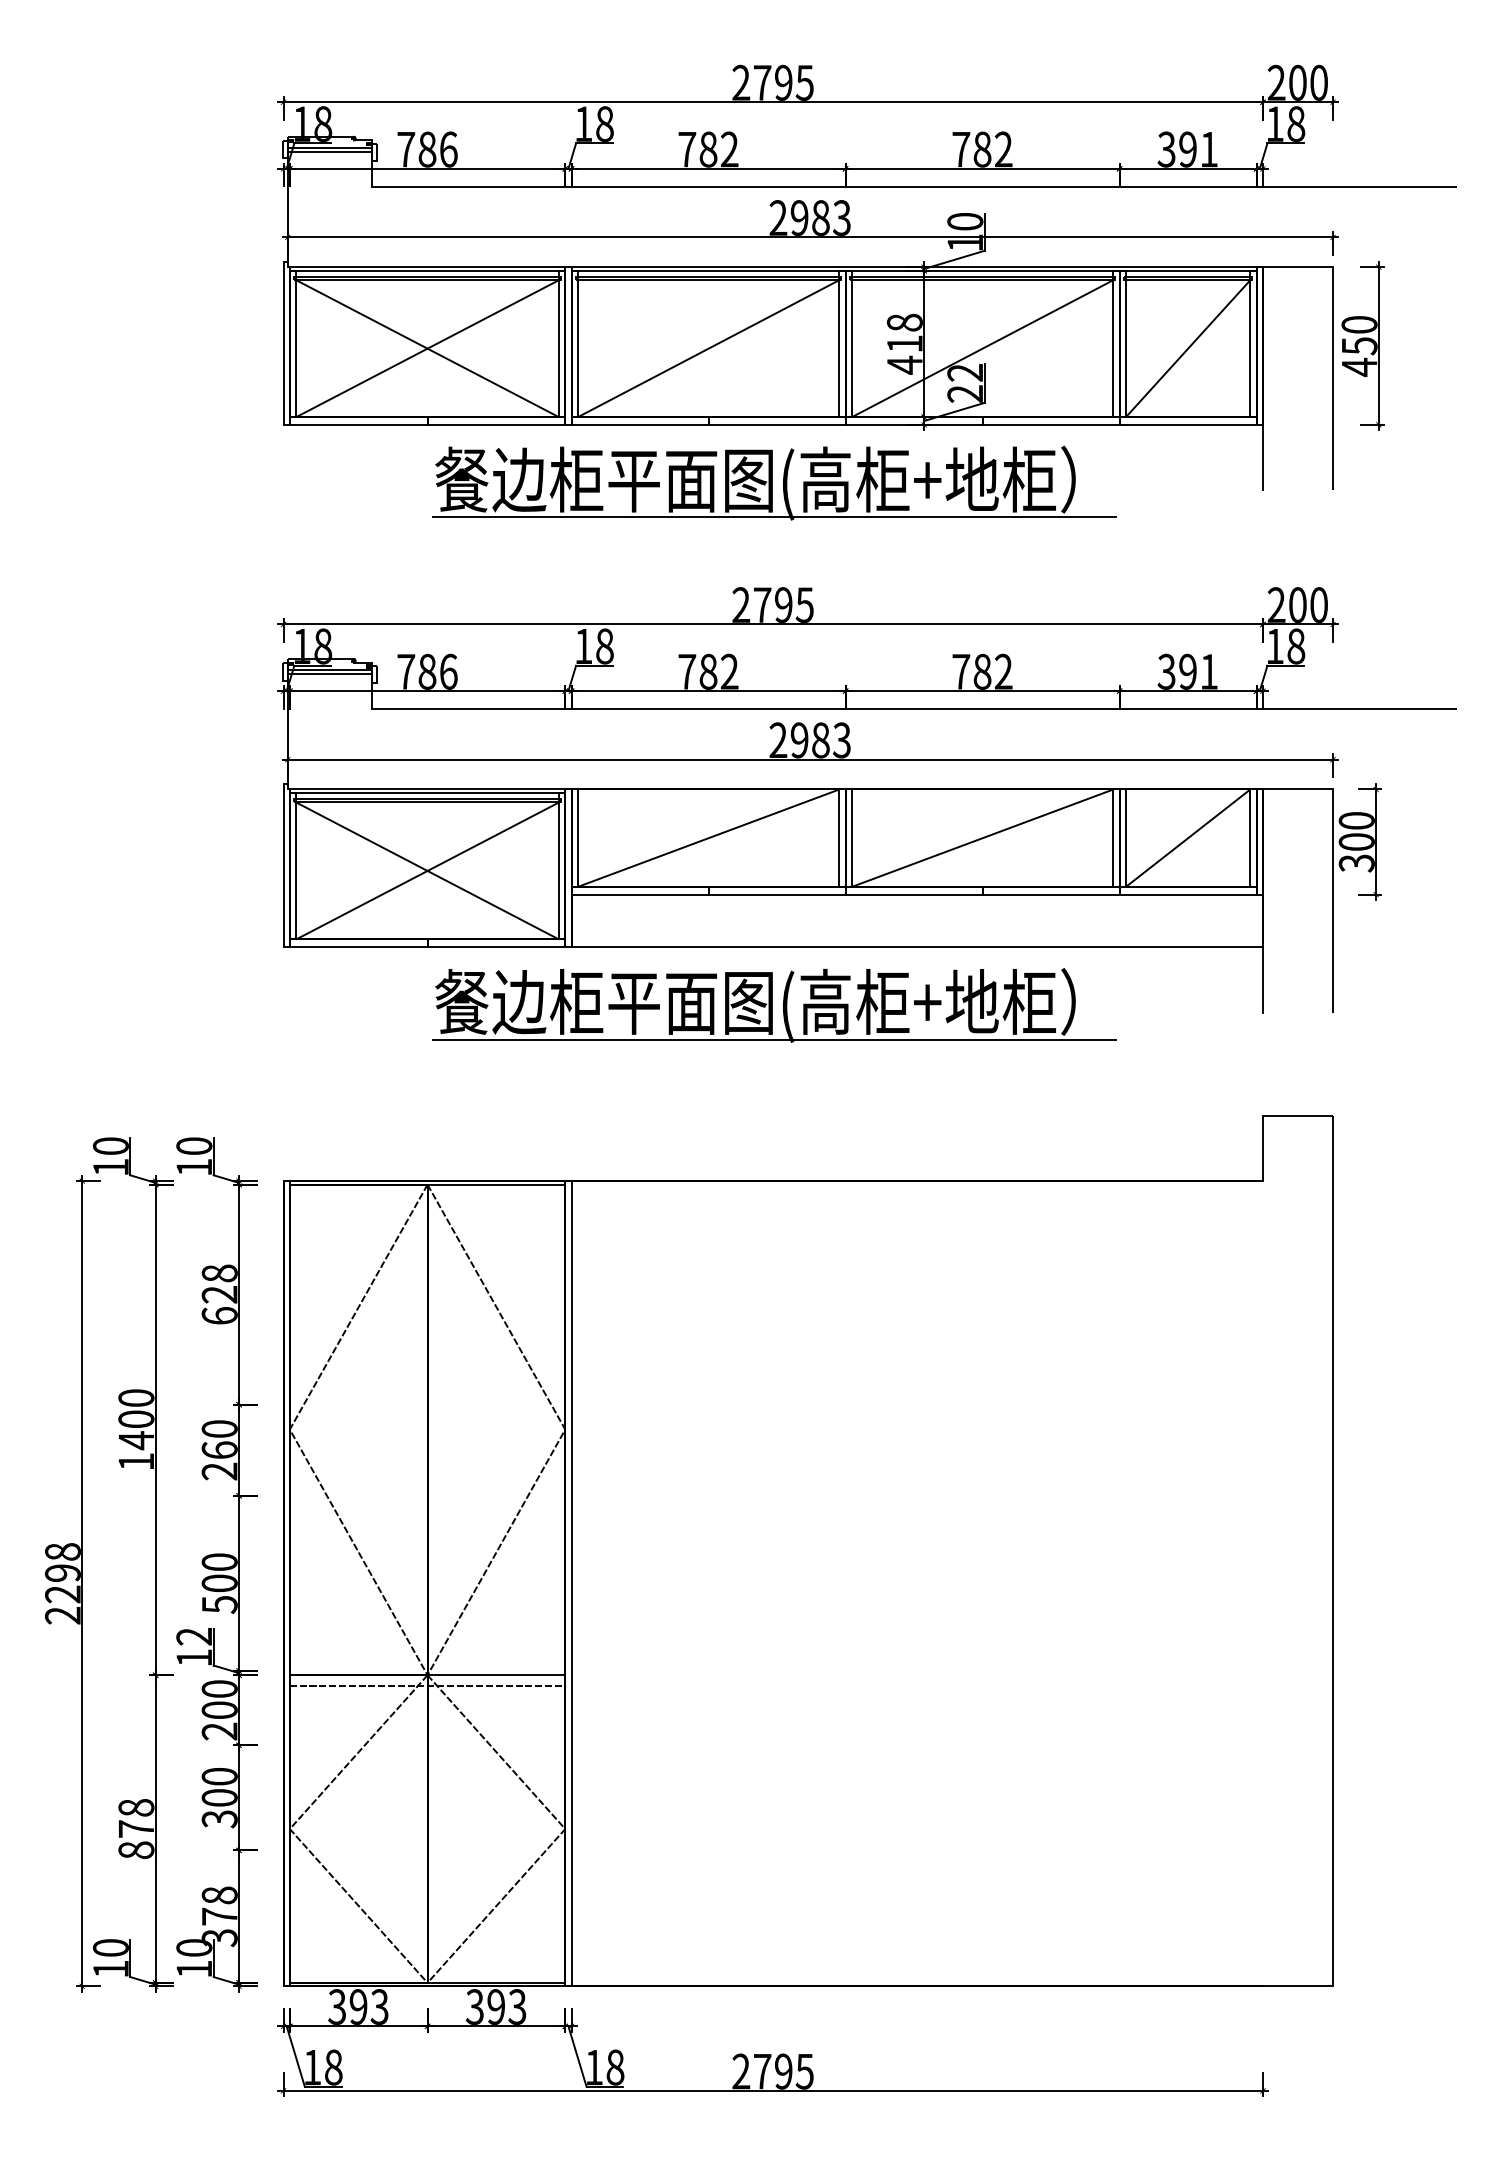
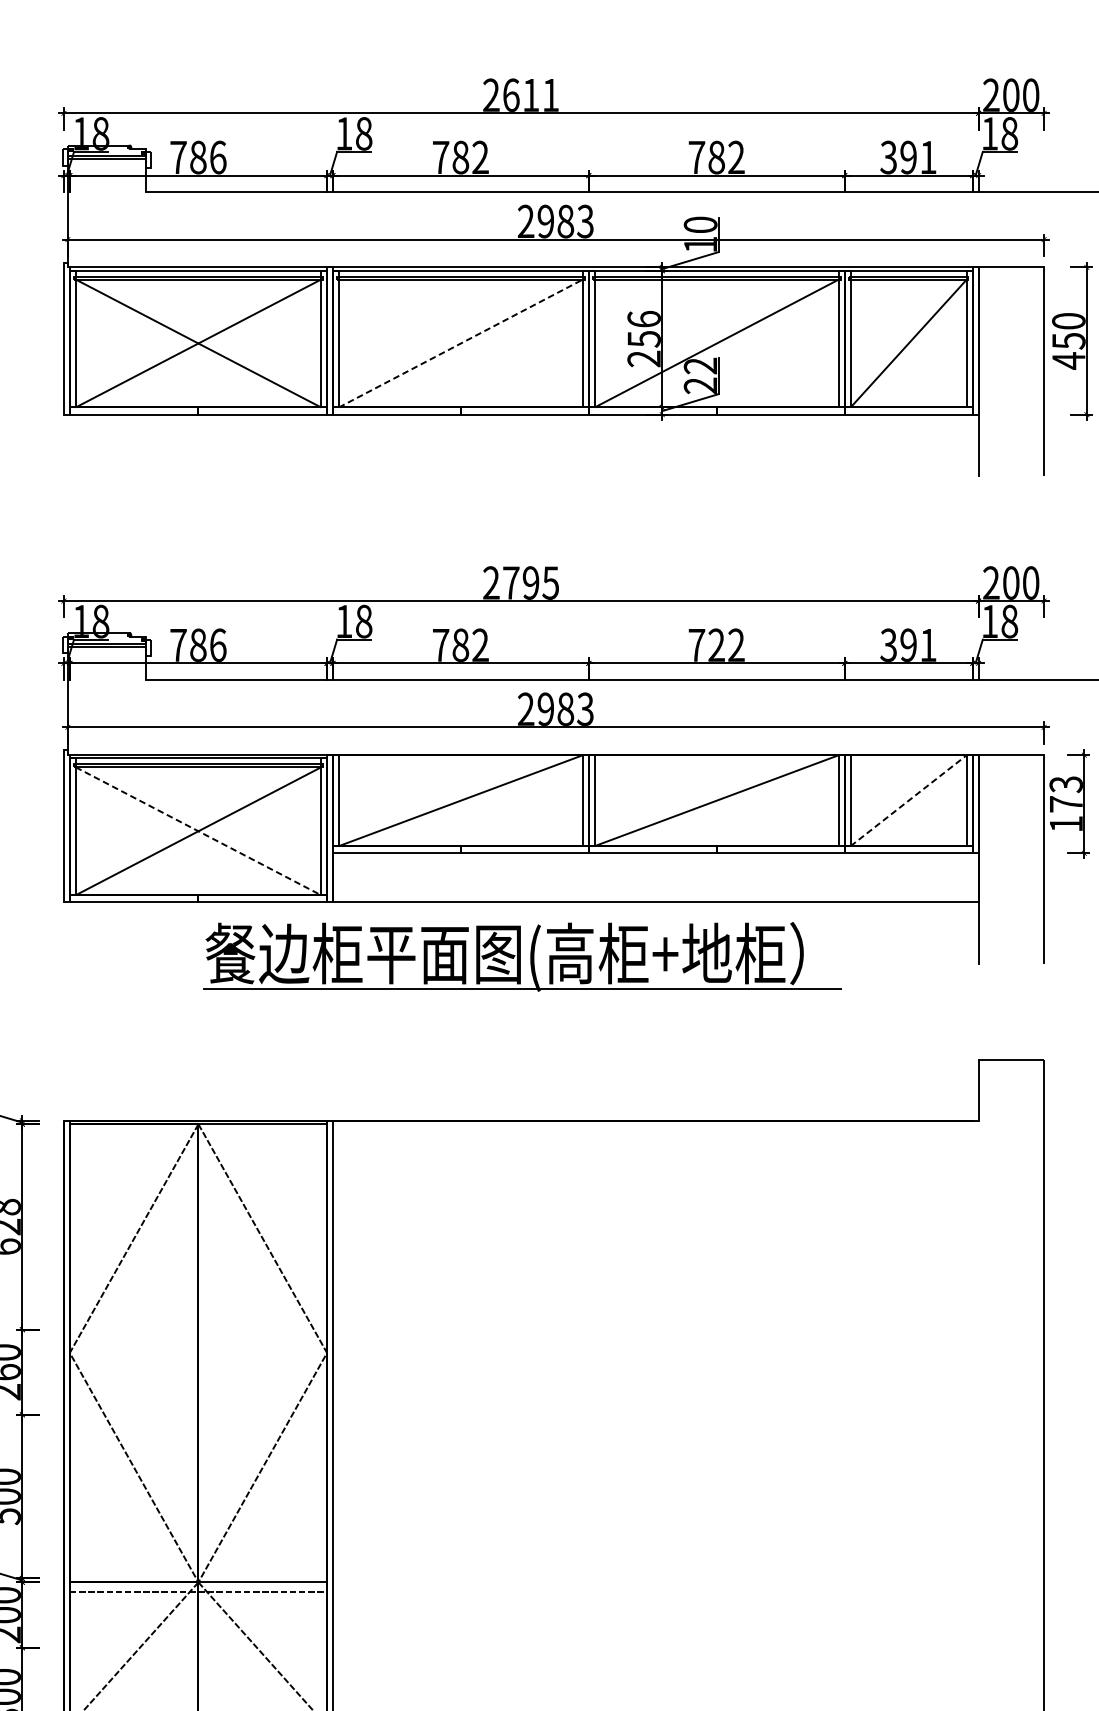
text: (783, 82) -> (530, 94), 2795 -> 2611
text: (904, 343) -> (643, 338), 418 -> 256
line: (708, 348) -> (460, 343), solid -> dashed
part: (774, 482) -> (522, 468), removed
text: (982, 671) -> (716, 644), 782 -> 722
line: (1188, 838) -> (909, 800), solid -> dashed
text: (1356, 842) -> (1065, 804), 300 -> 173
line: (428, 871) -> (199, 831), solid -> dashed

